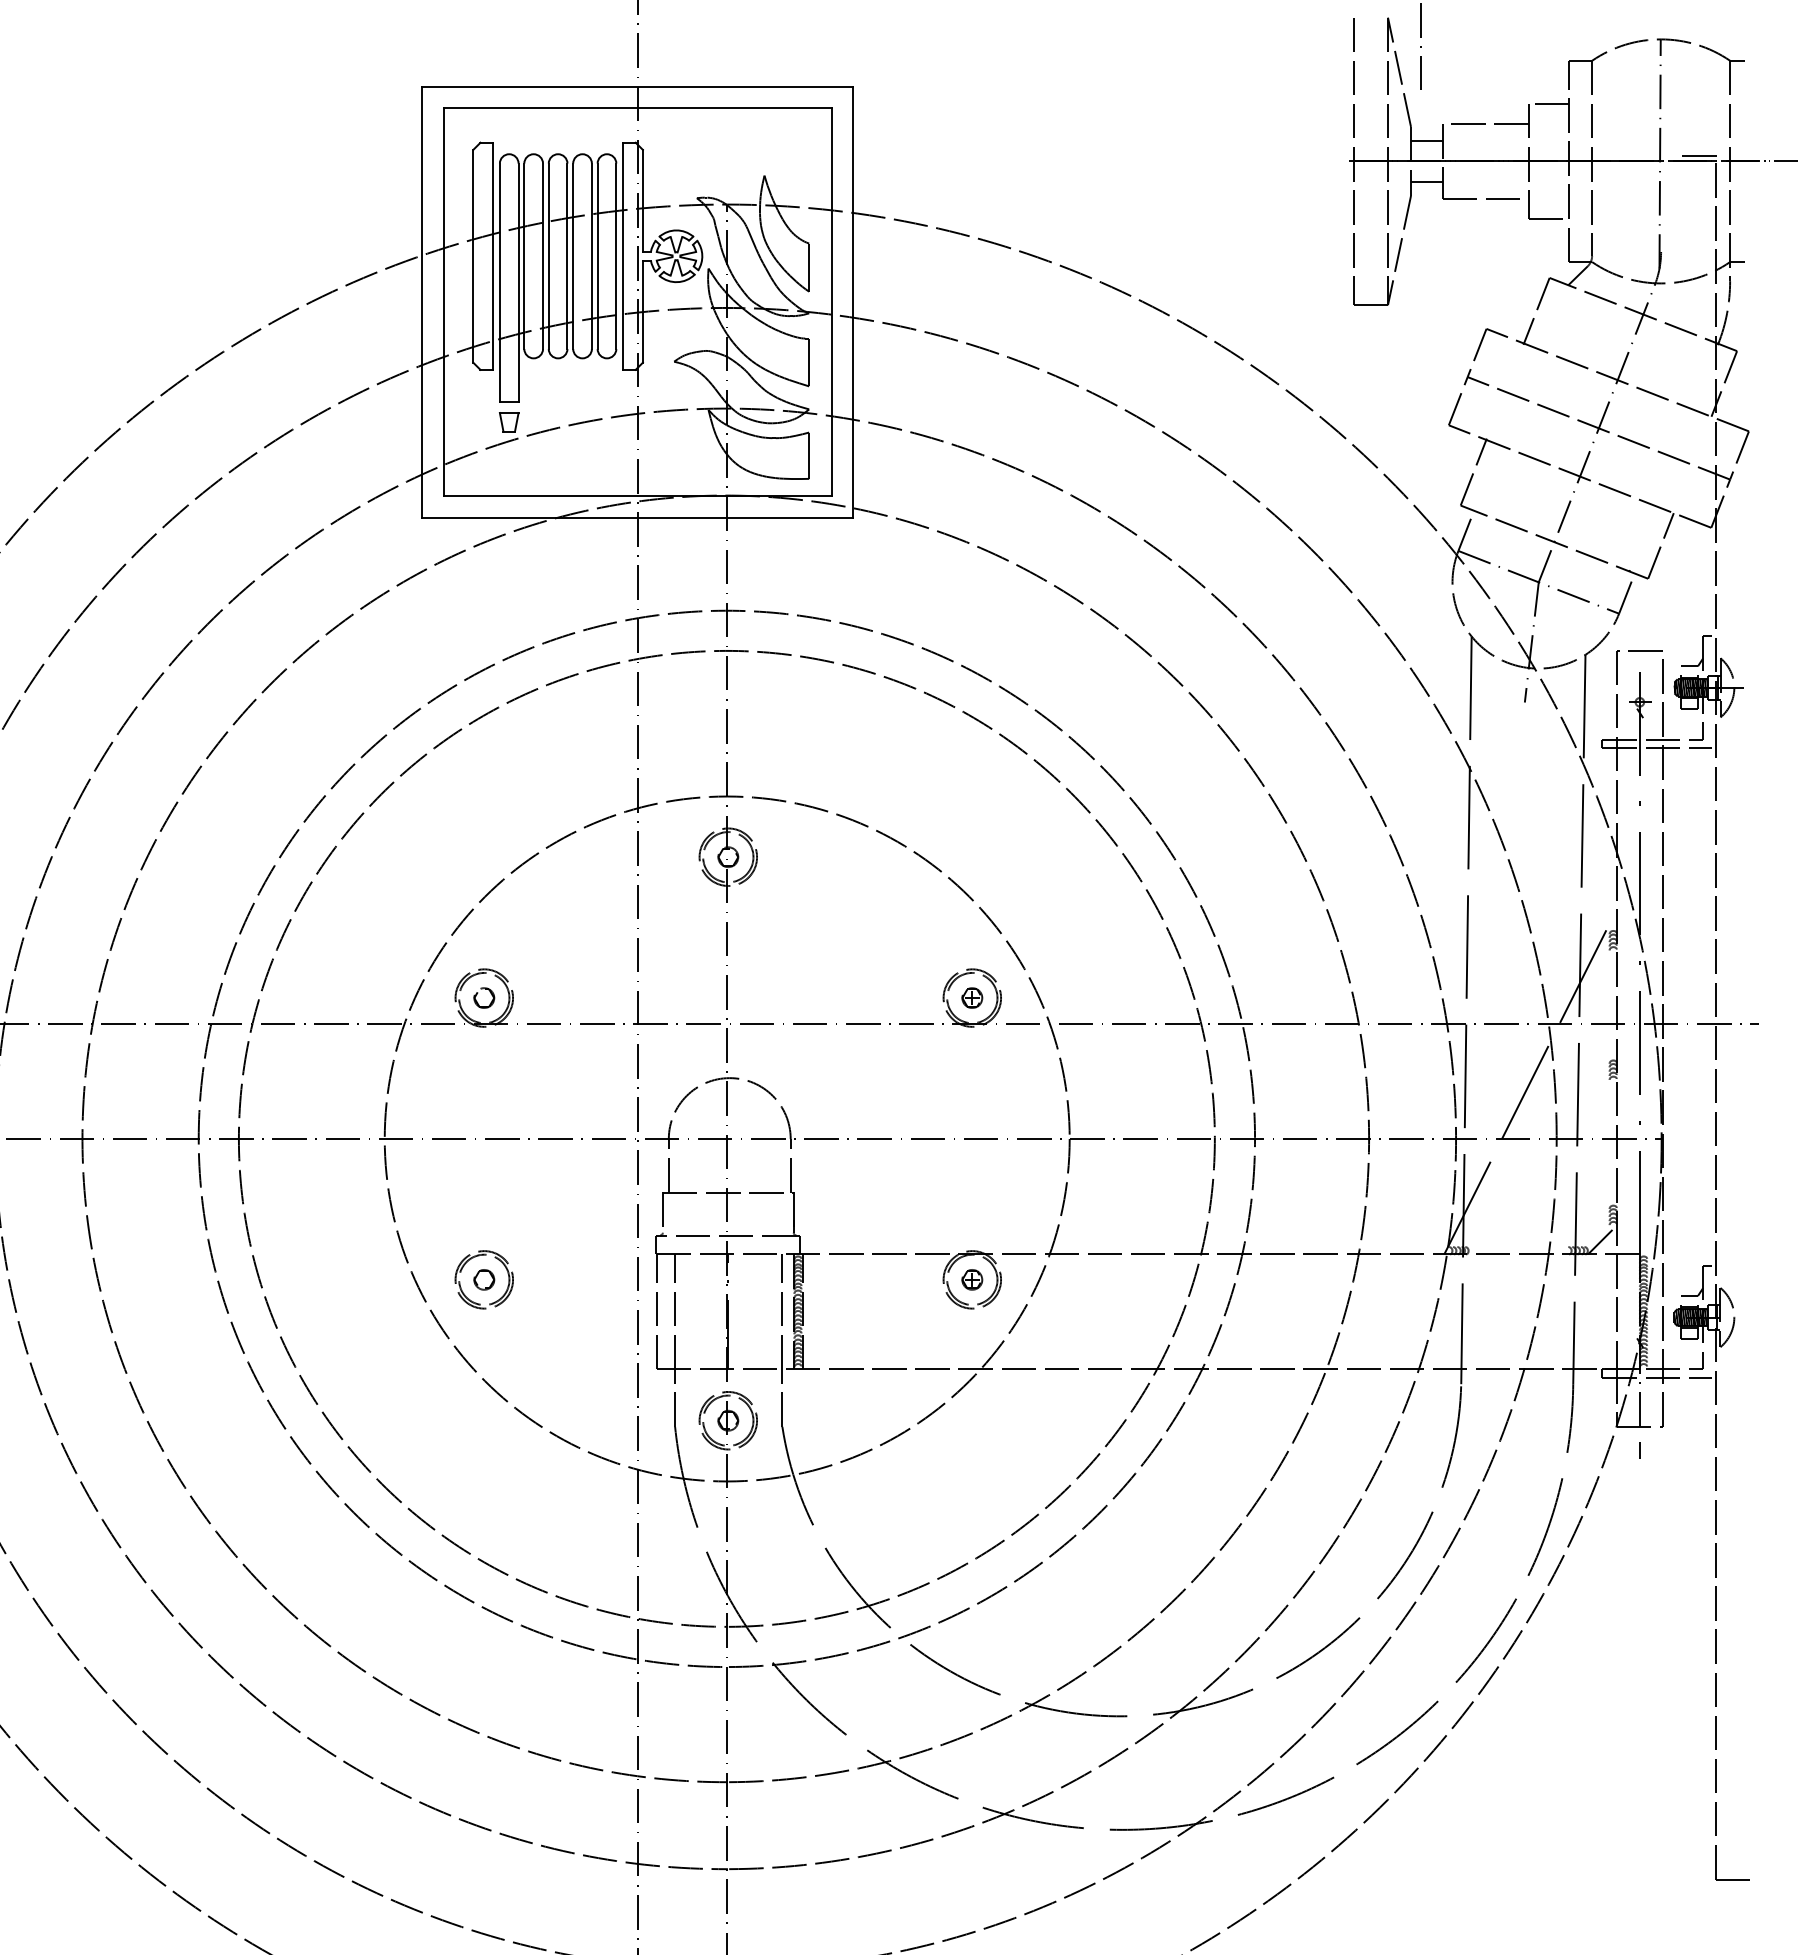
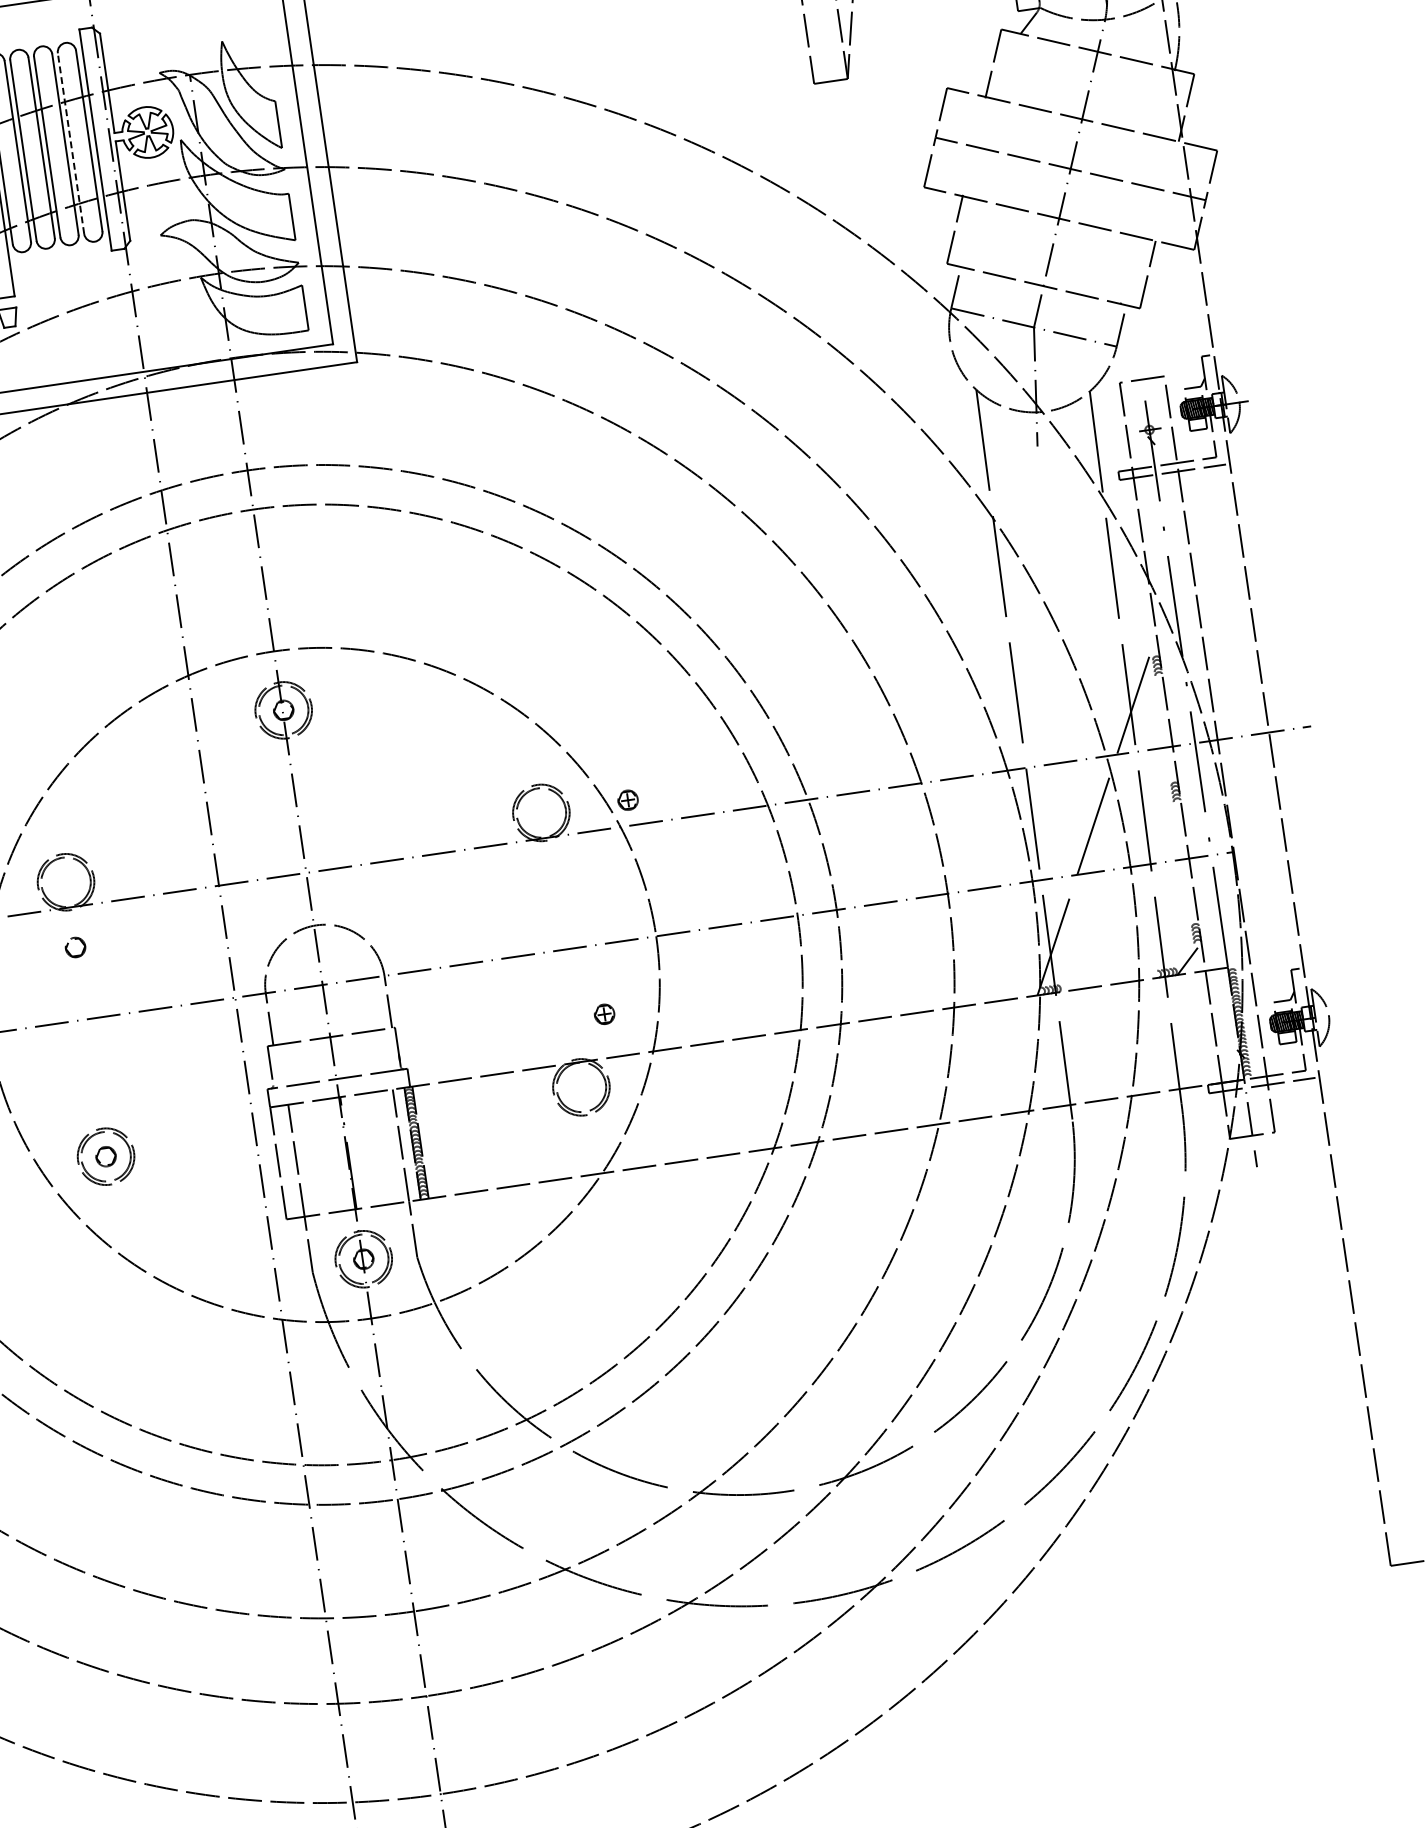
line: (597, 256) -> (70, 143), solid -> dashed
part: (478, 993) -> (69, 943), moved
part: (972, 997) -> (628, 799), moved
part: (972, 1279) -> (604, 1013), moved

